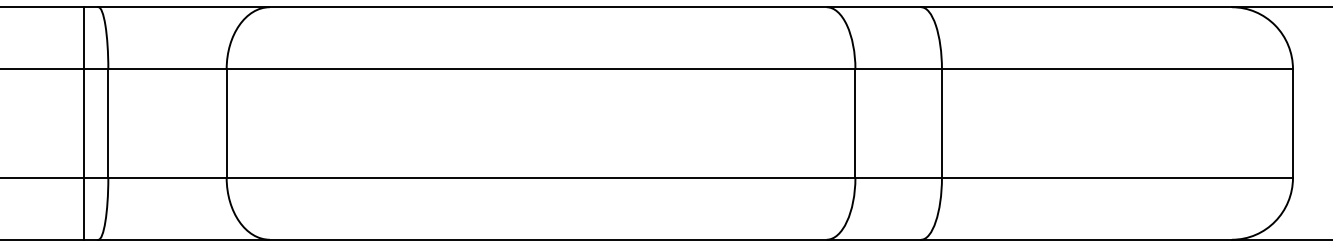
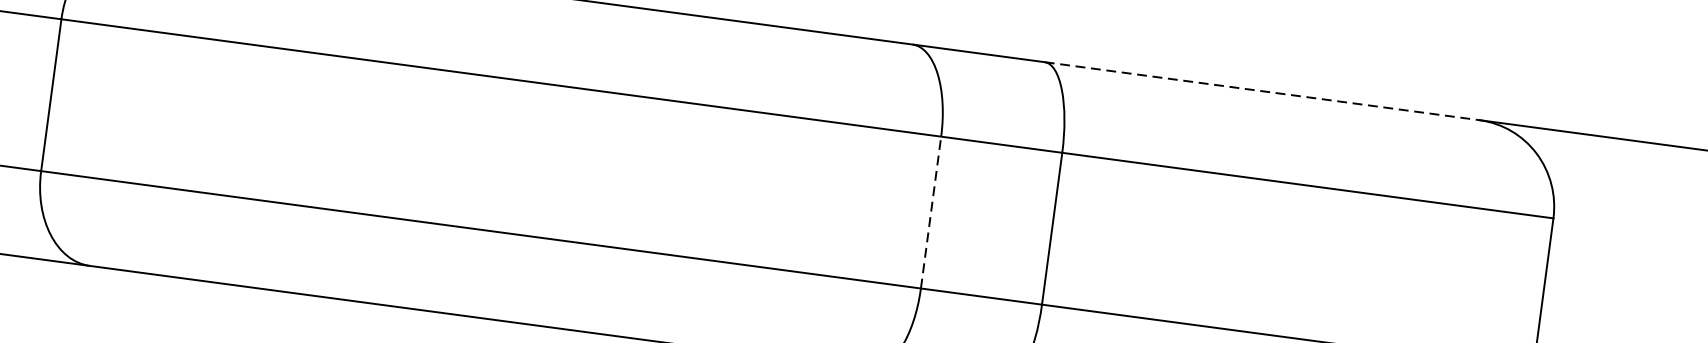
line: (1077, 7) -> (1263, 91), solid -> dashed
line: (855, 123) -> (931, 212), solid -> dashed

